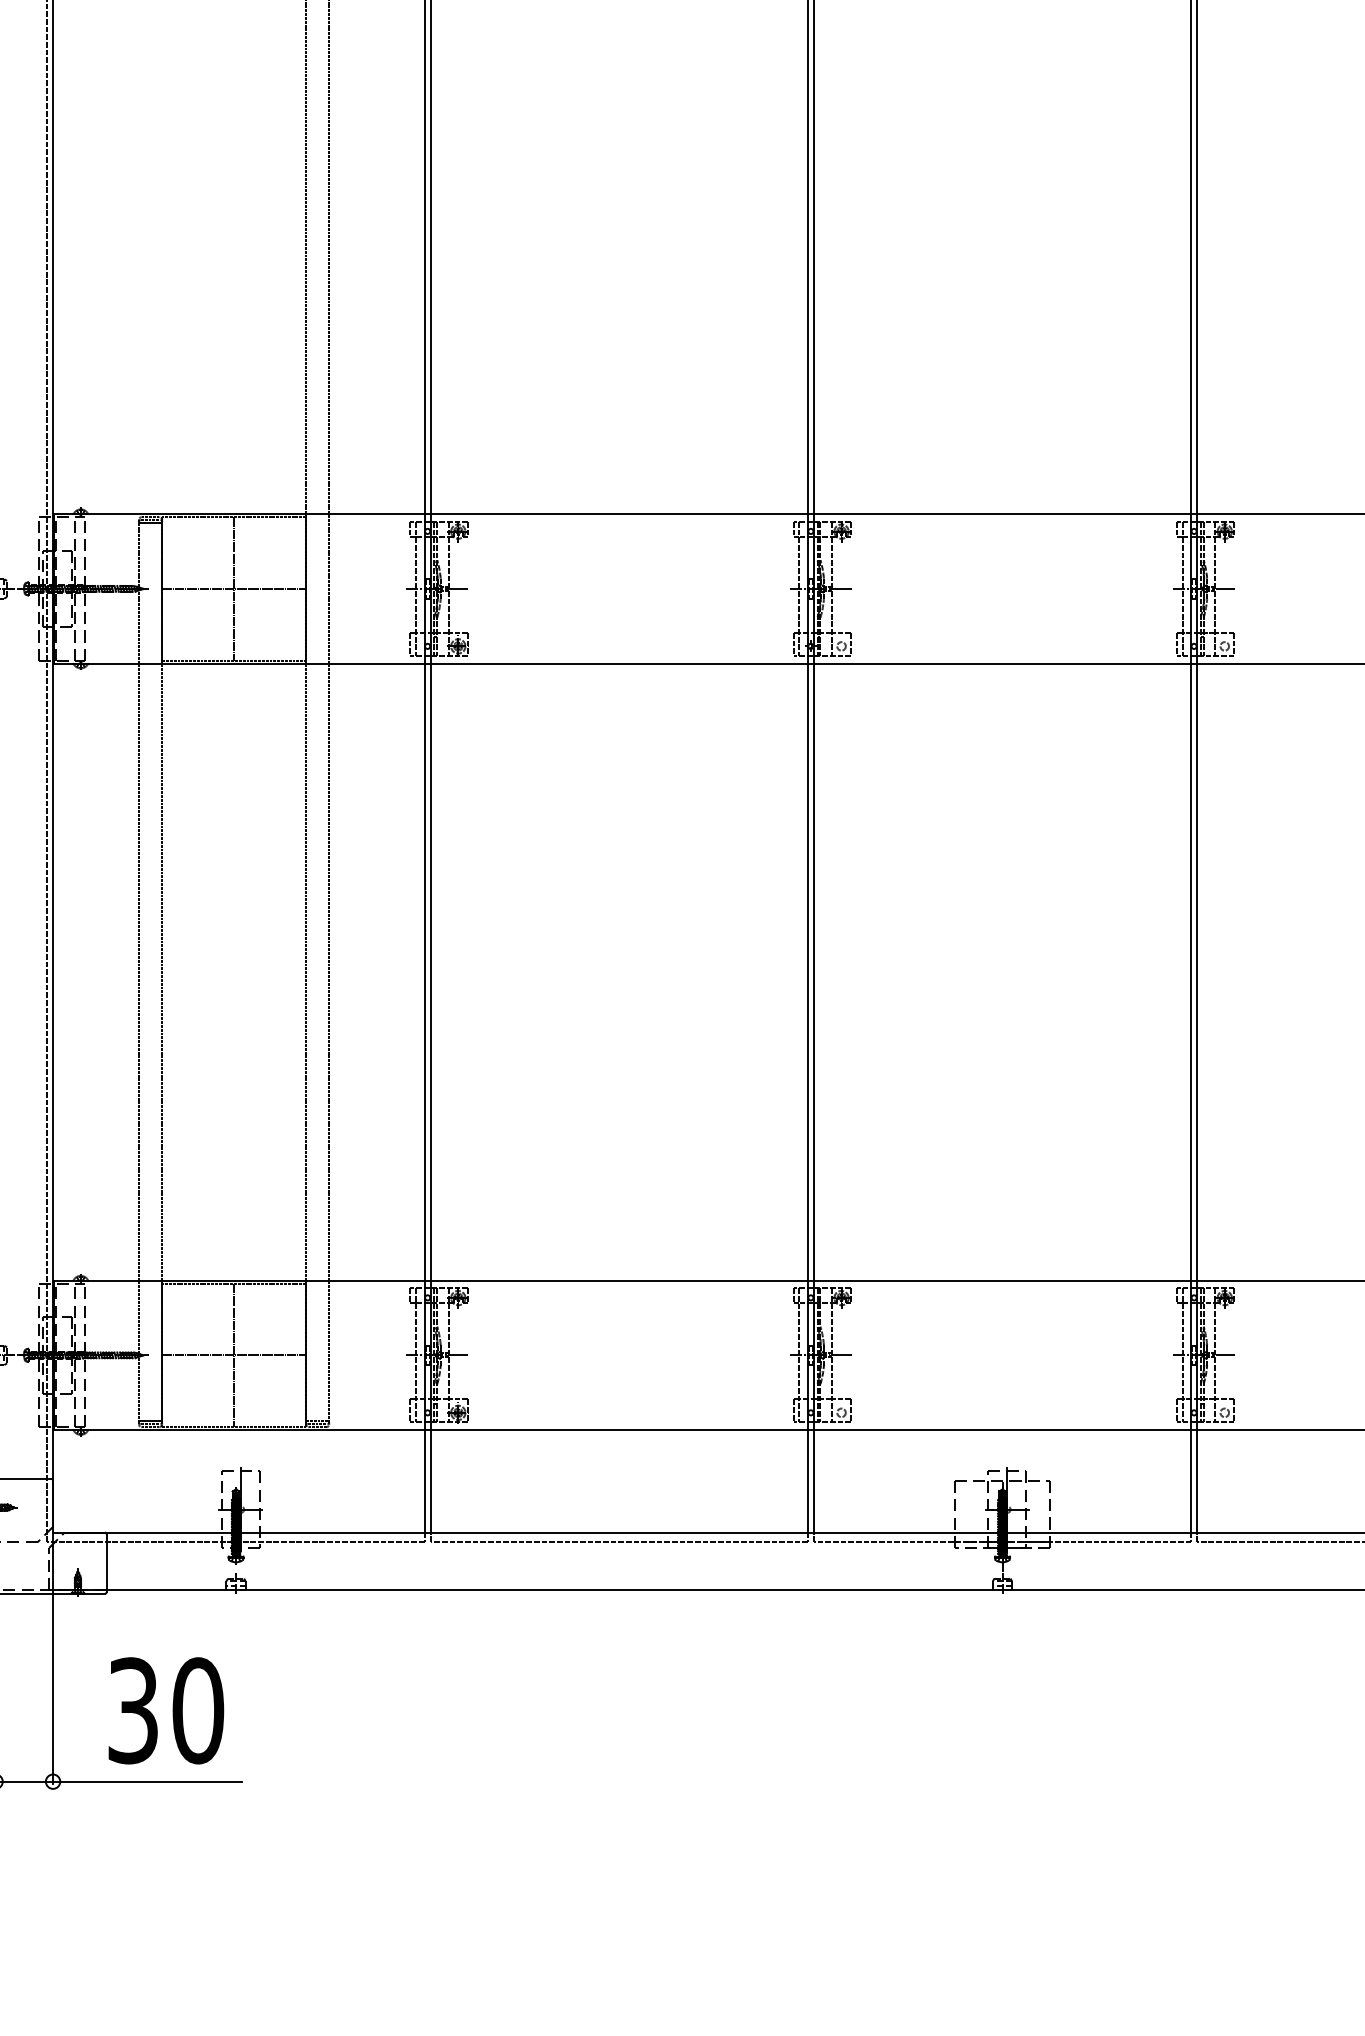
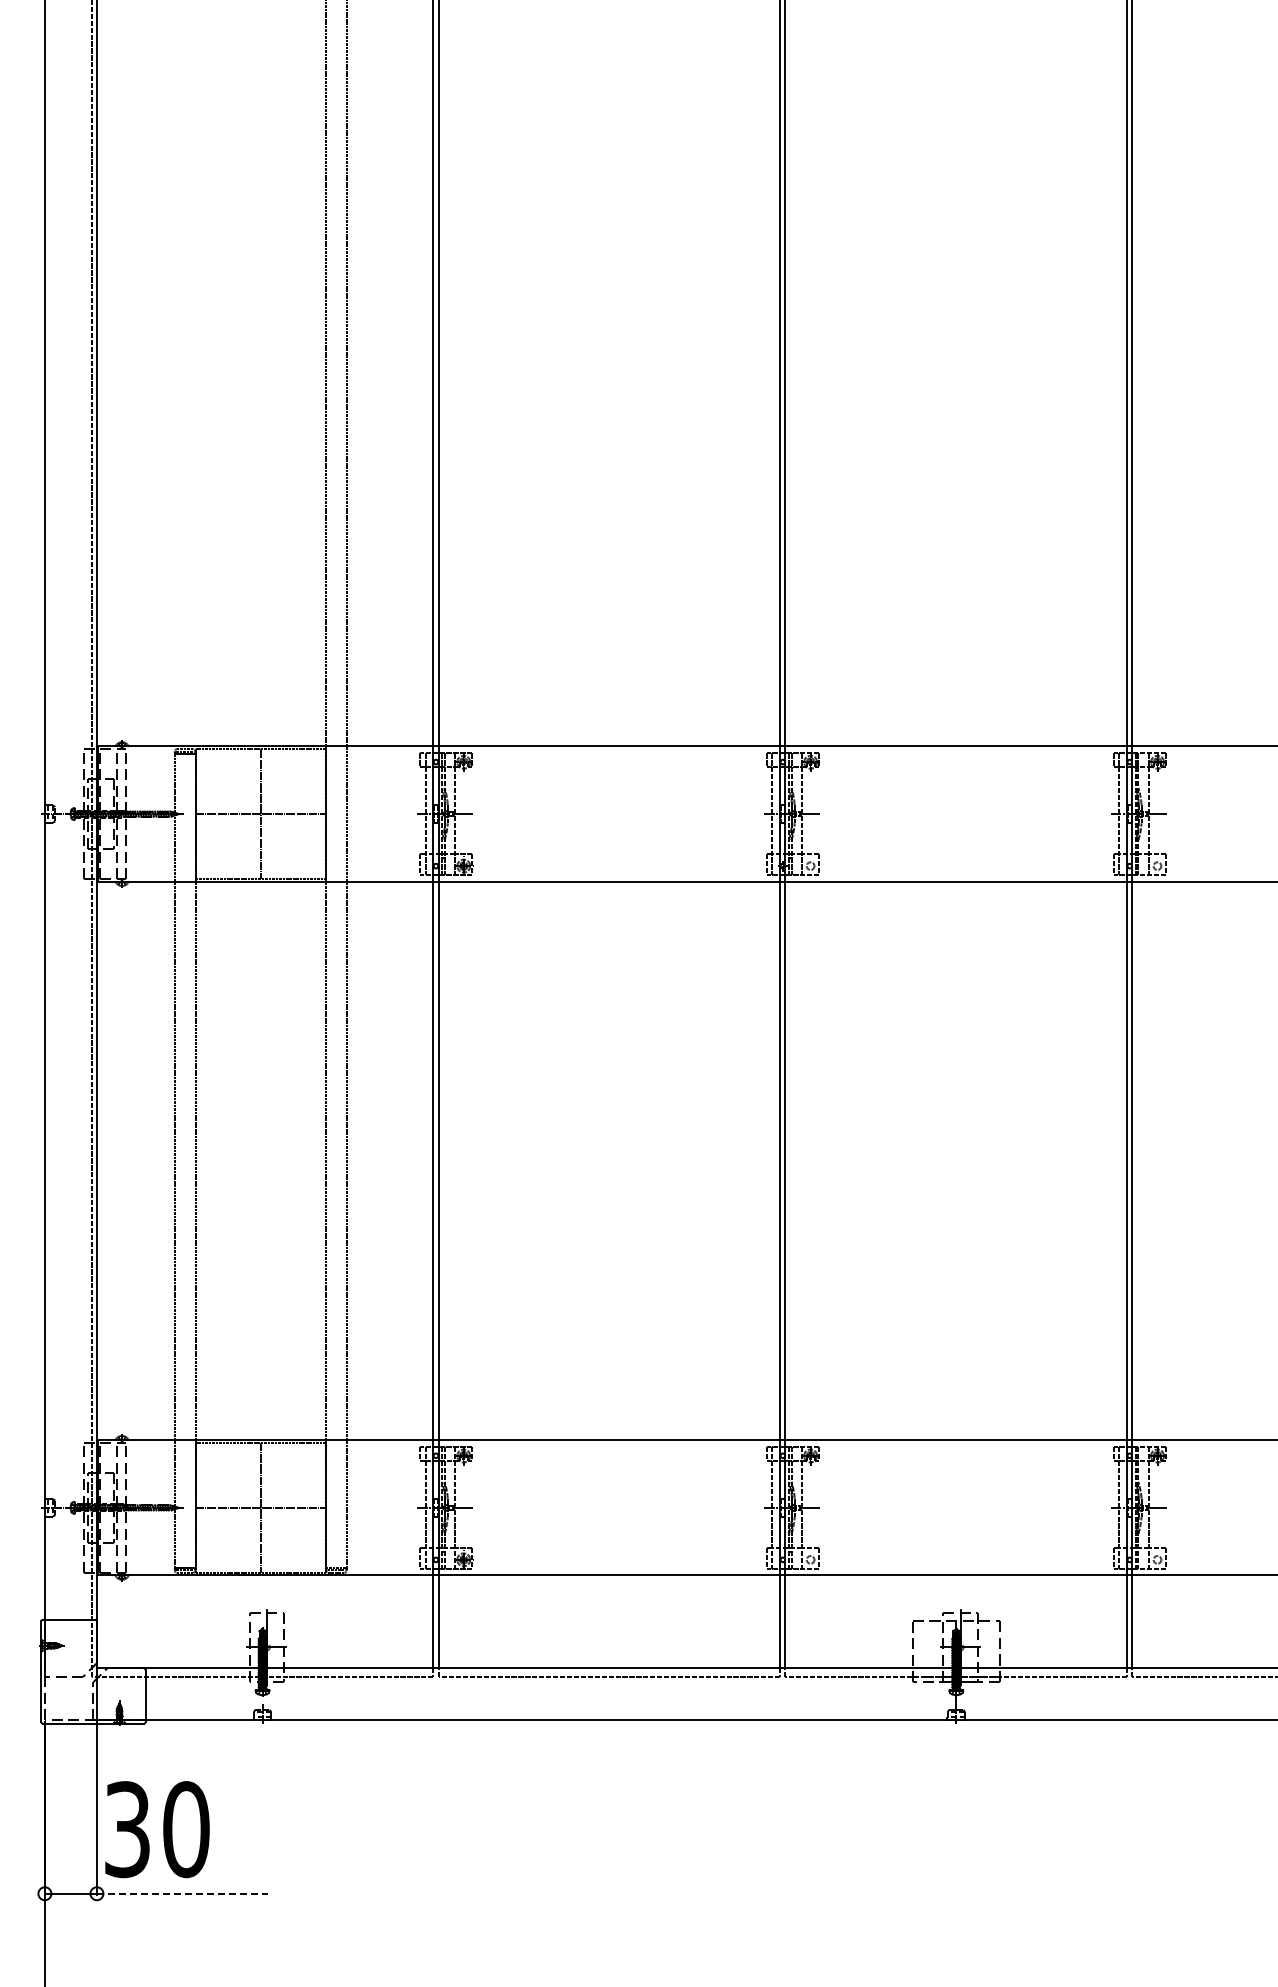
text: (166, 1710) -> (157, 1829), moved
line: (147, 1781) -> (182, 1893), solid -> dashed

